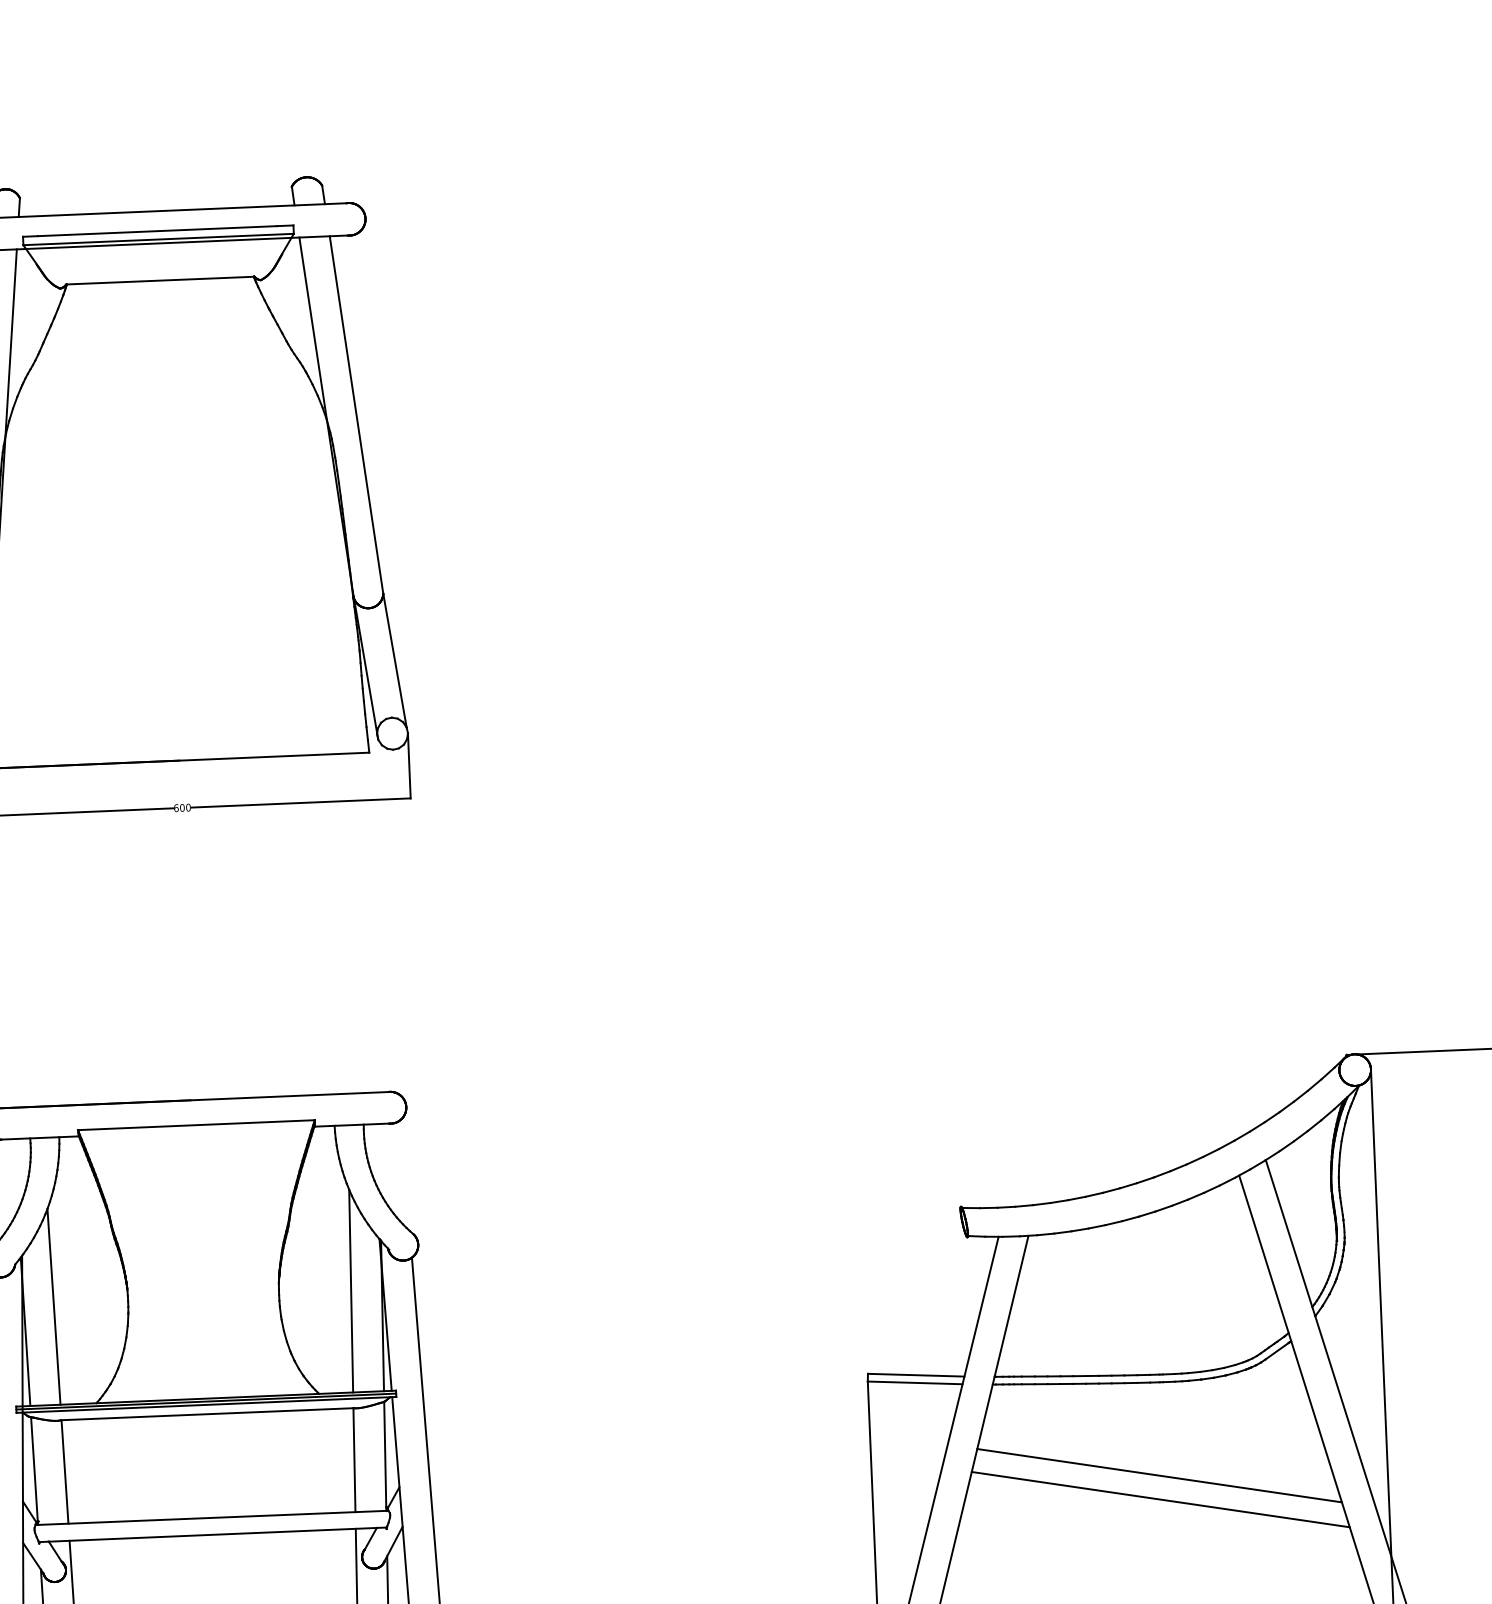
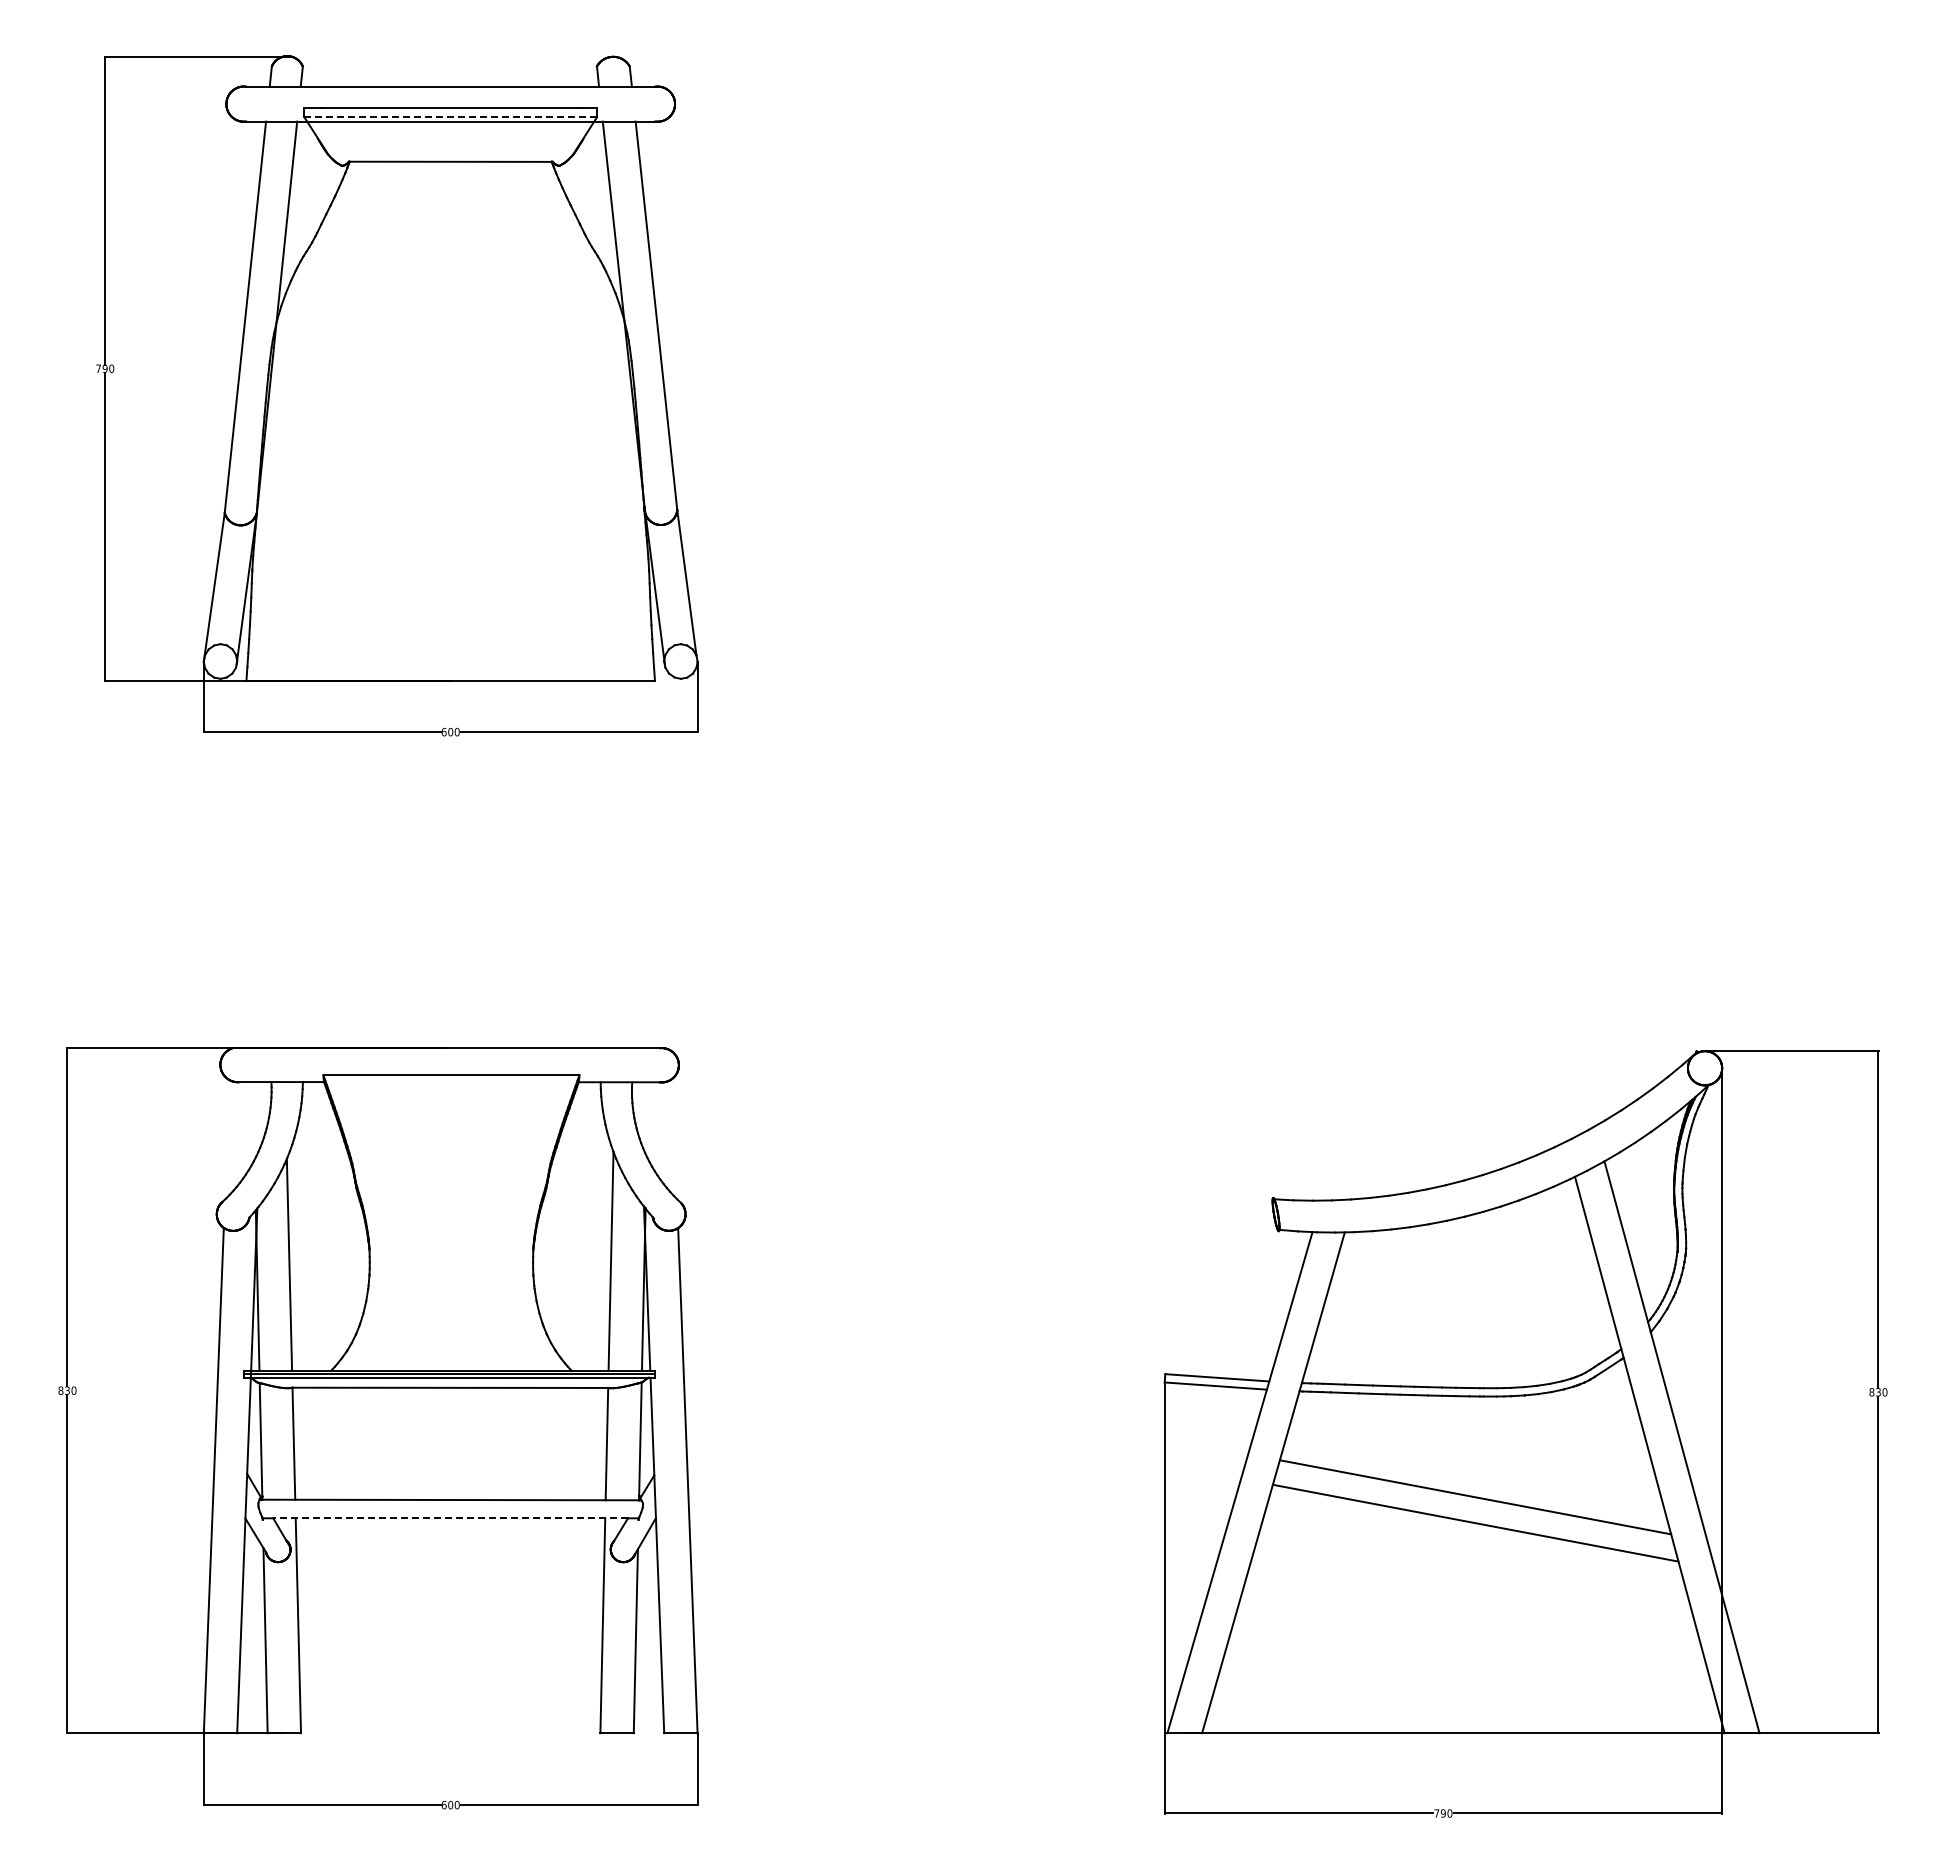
line: (158, 239) -> (450, 117), solid -> dashed
line: (212, 1535) -> (450, 1518), solid -> dashed

